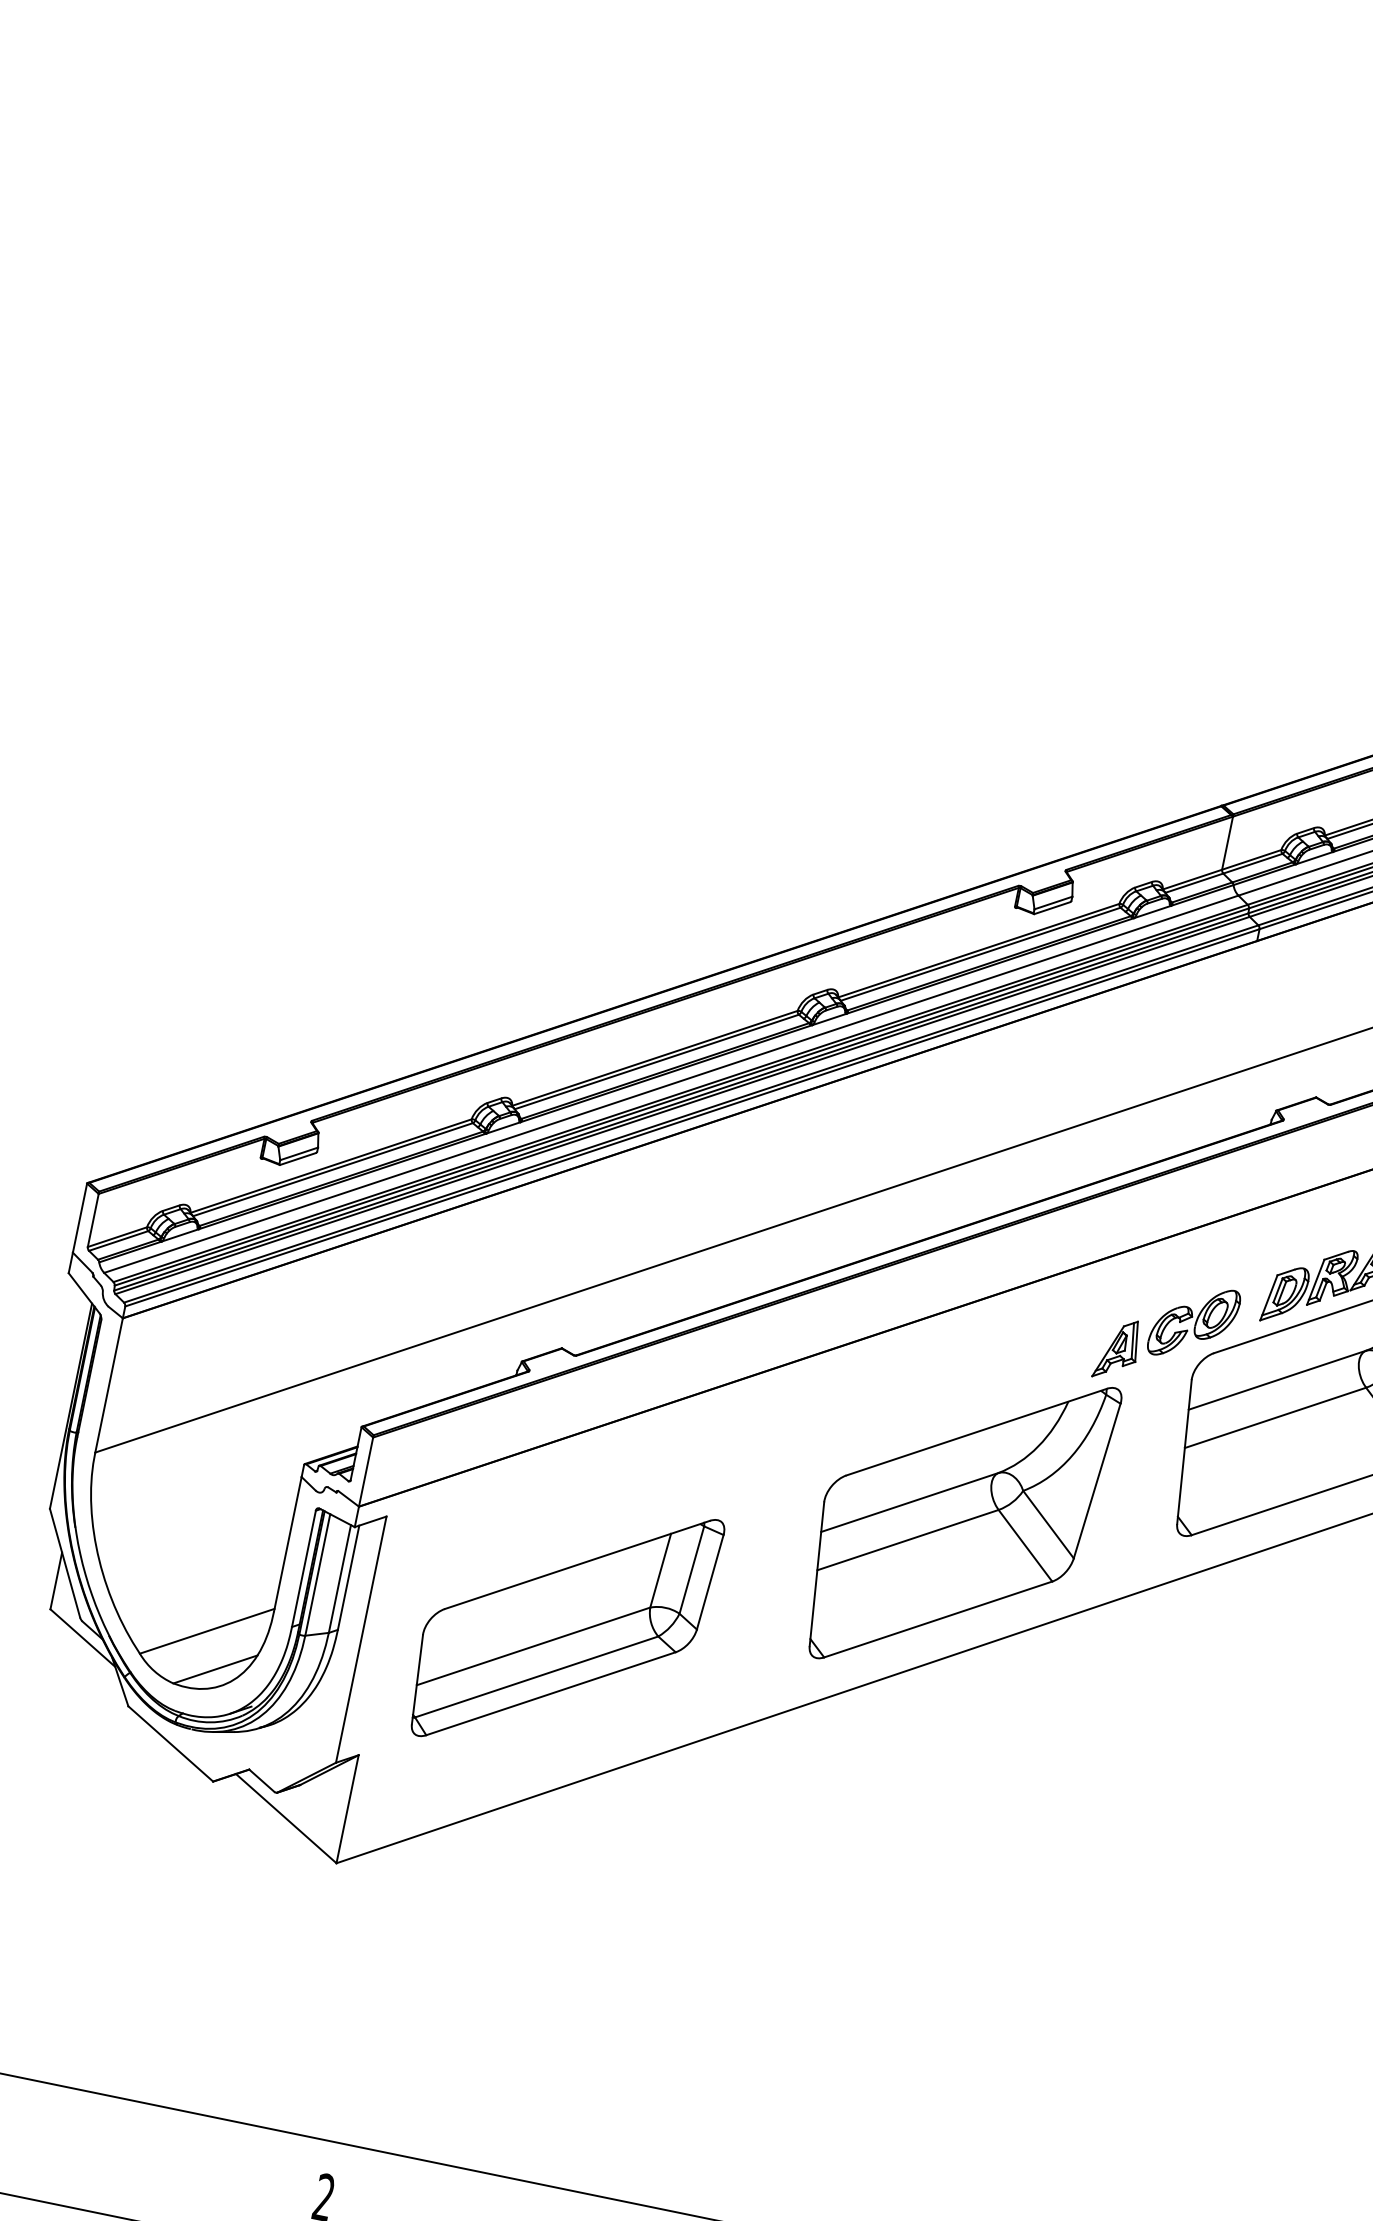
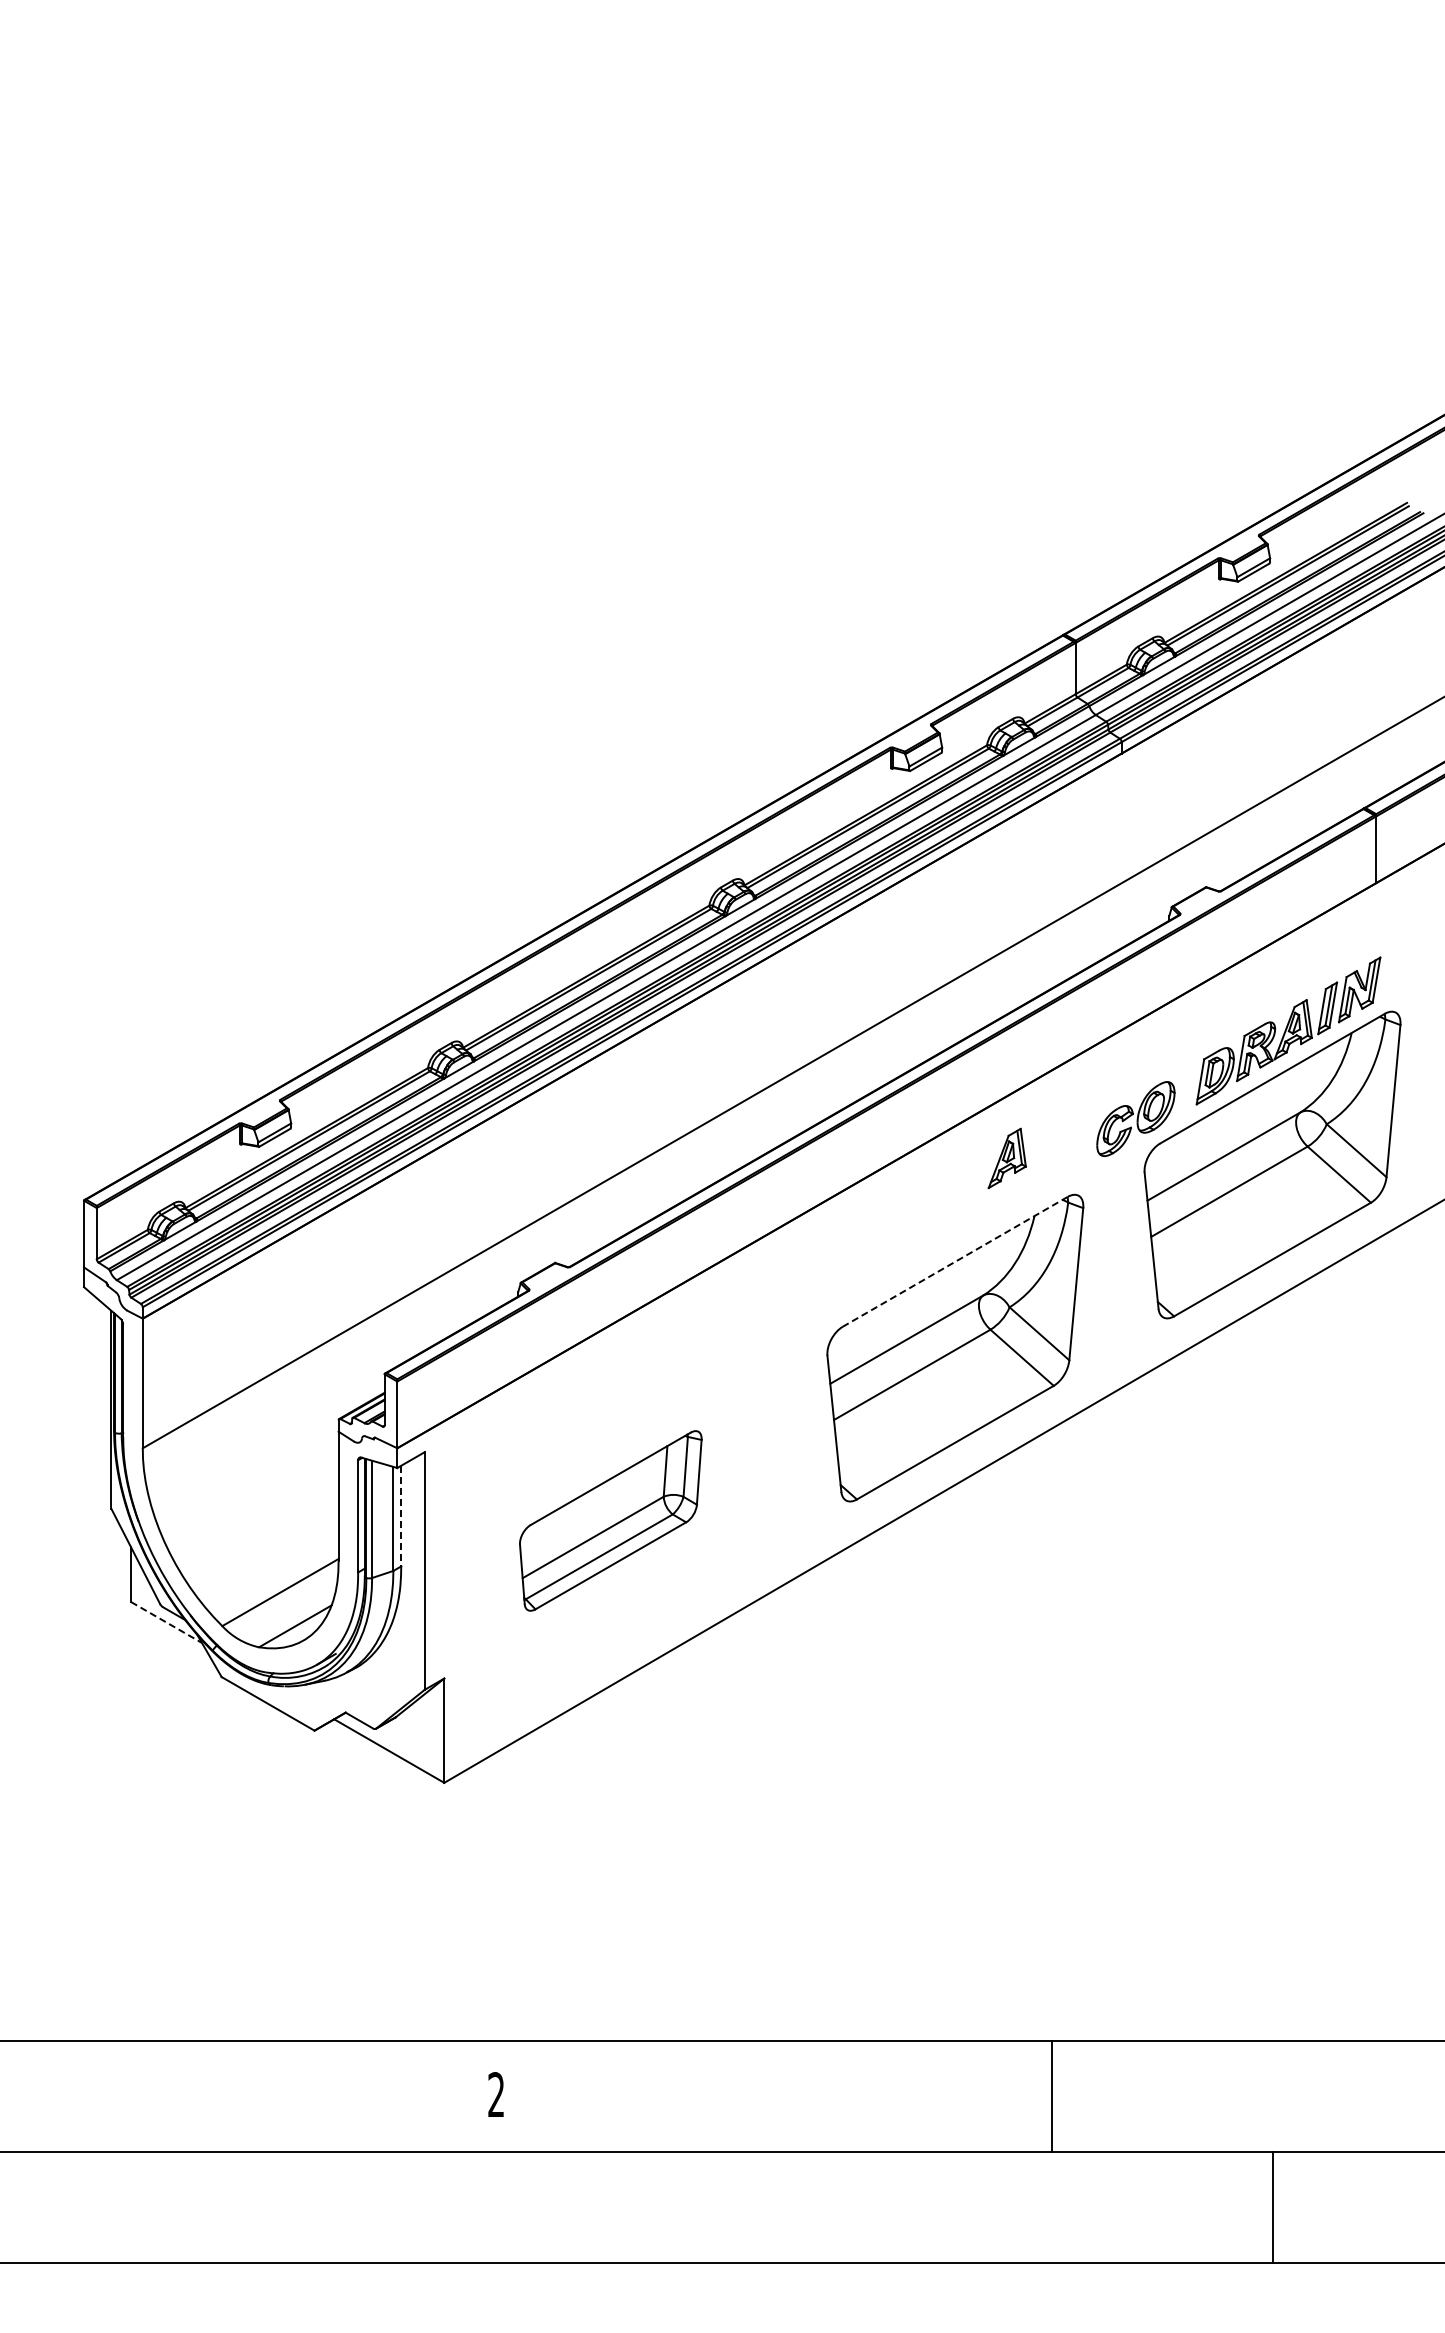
part: (1116, 1349) -> (1006, 1158), moved
line: (976, 1431) -> (955, 1261), solid -> dashed
line: (349, 1577) -> (401, 1515), solid -> dashed
part: (564, 1626) -> (610, 1520), size x0.7
line: (82, 1638) -> (166, 1622), solid -> dashed

